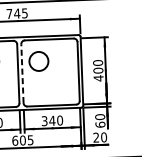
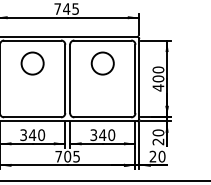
circle: (38, 61) -> (102, 63), moved
line: (22, 73) -> (70, 78), dashed -> solid
text: (100, 124) -> (158, 141), 60 -> 20
text: (15, 140) -> (58, 156), 605 -> 705

